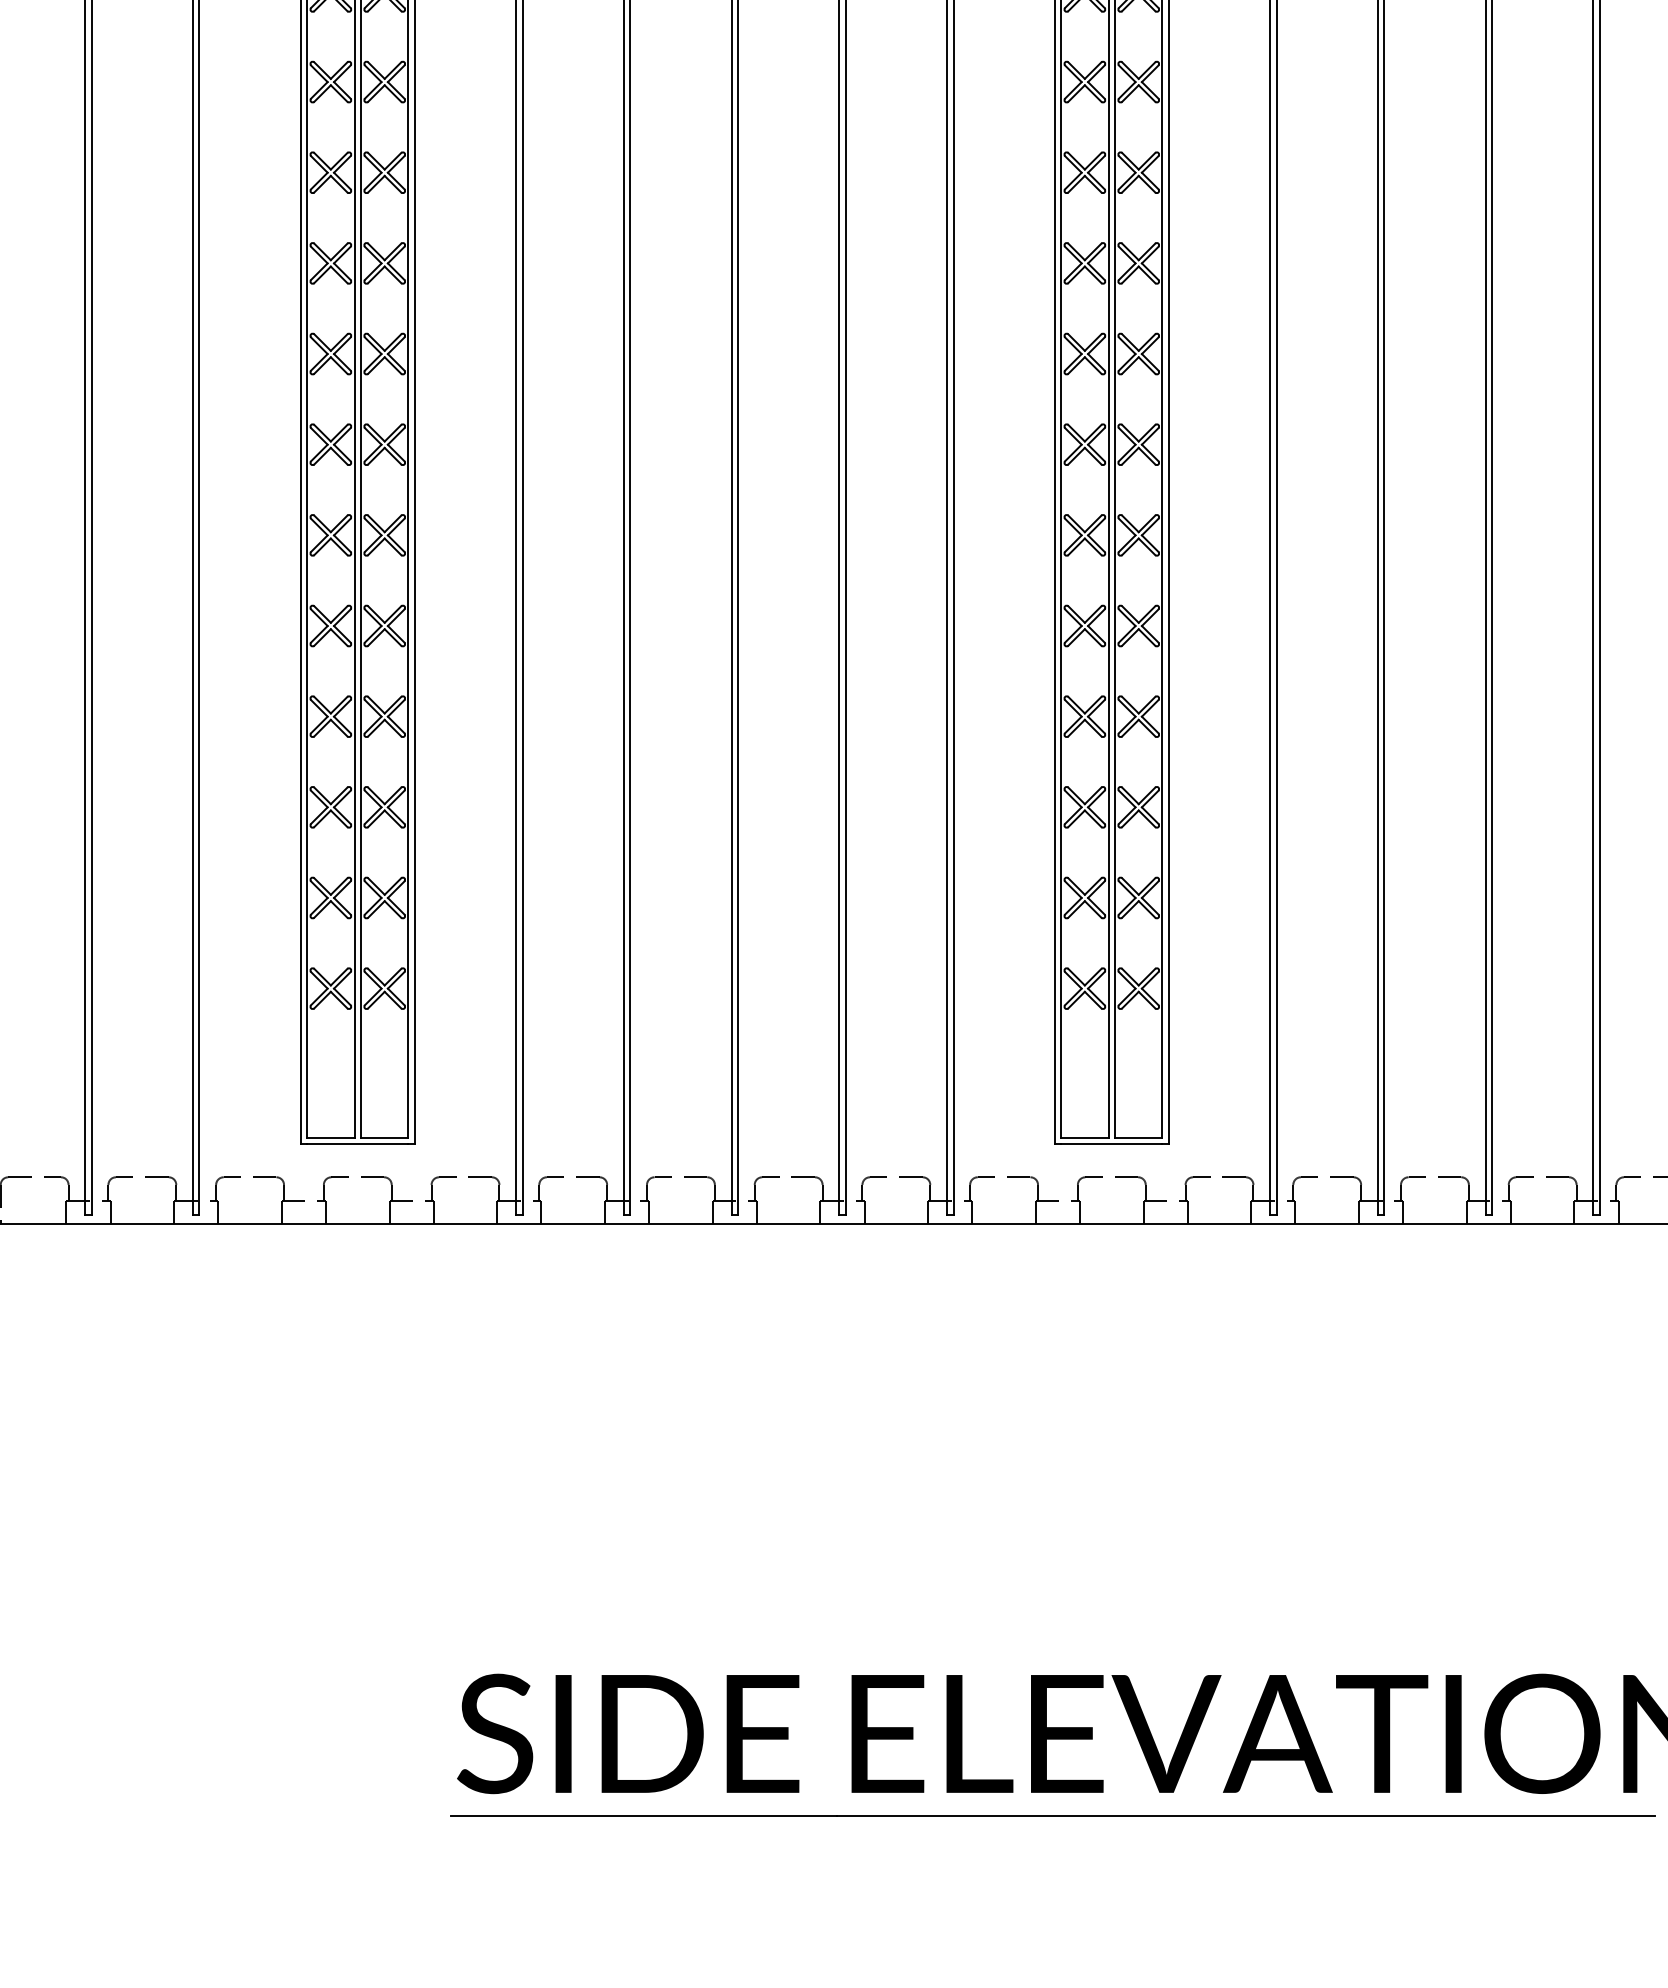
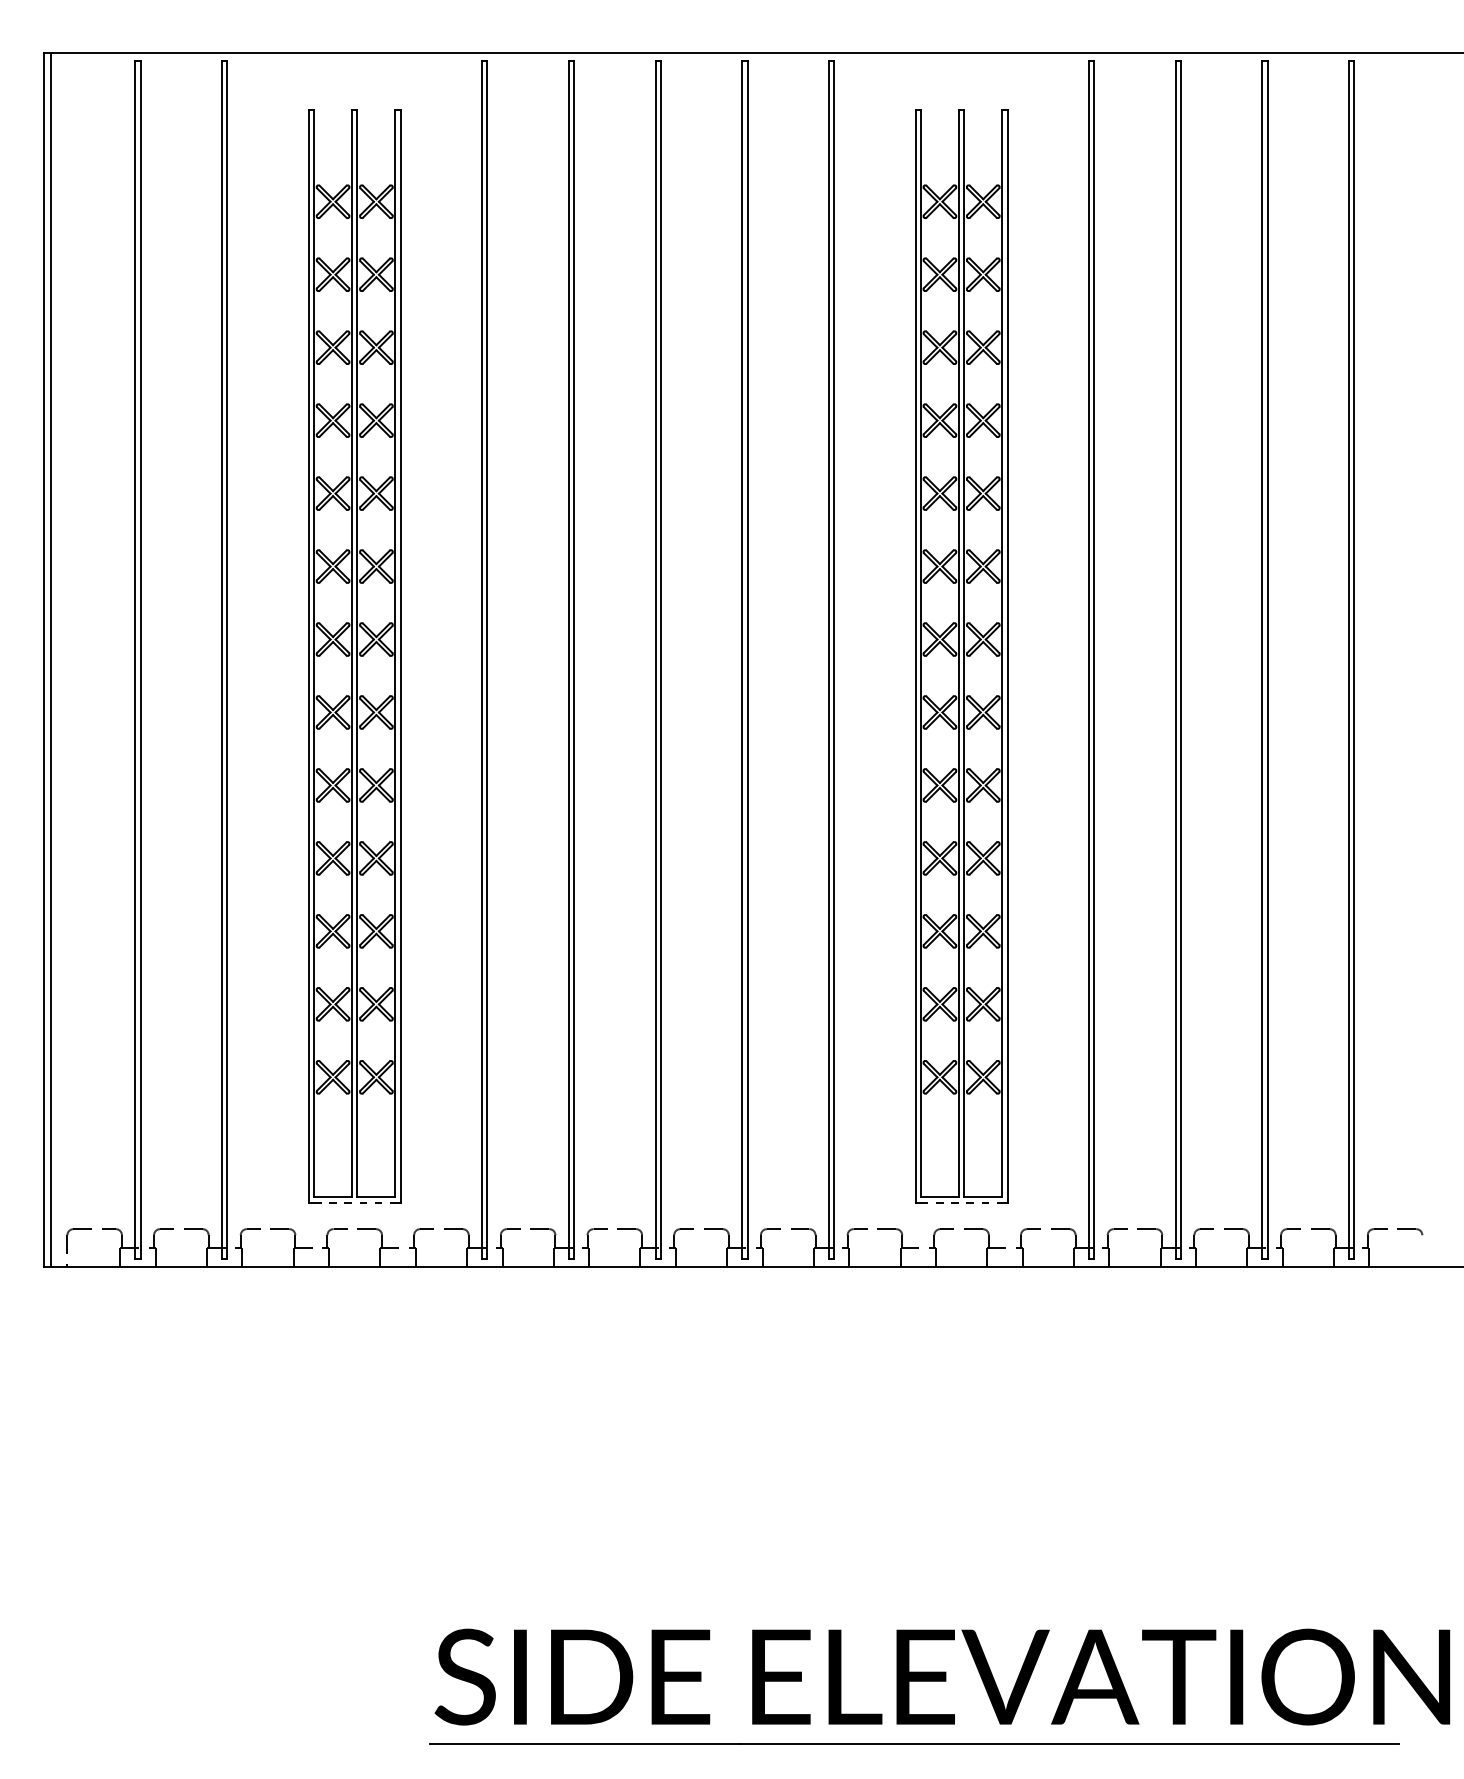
line: (357, 1144) -> (354, 1202), solid -> dashed
line: (1111, 1144) -> (961, 1202), solid -> dashed

